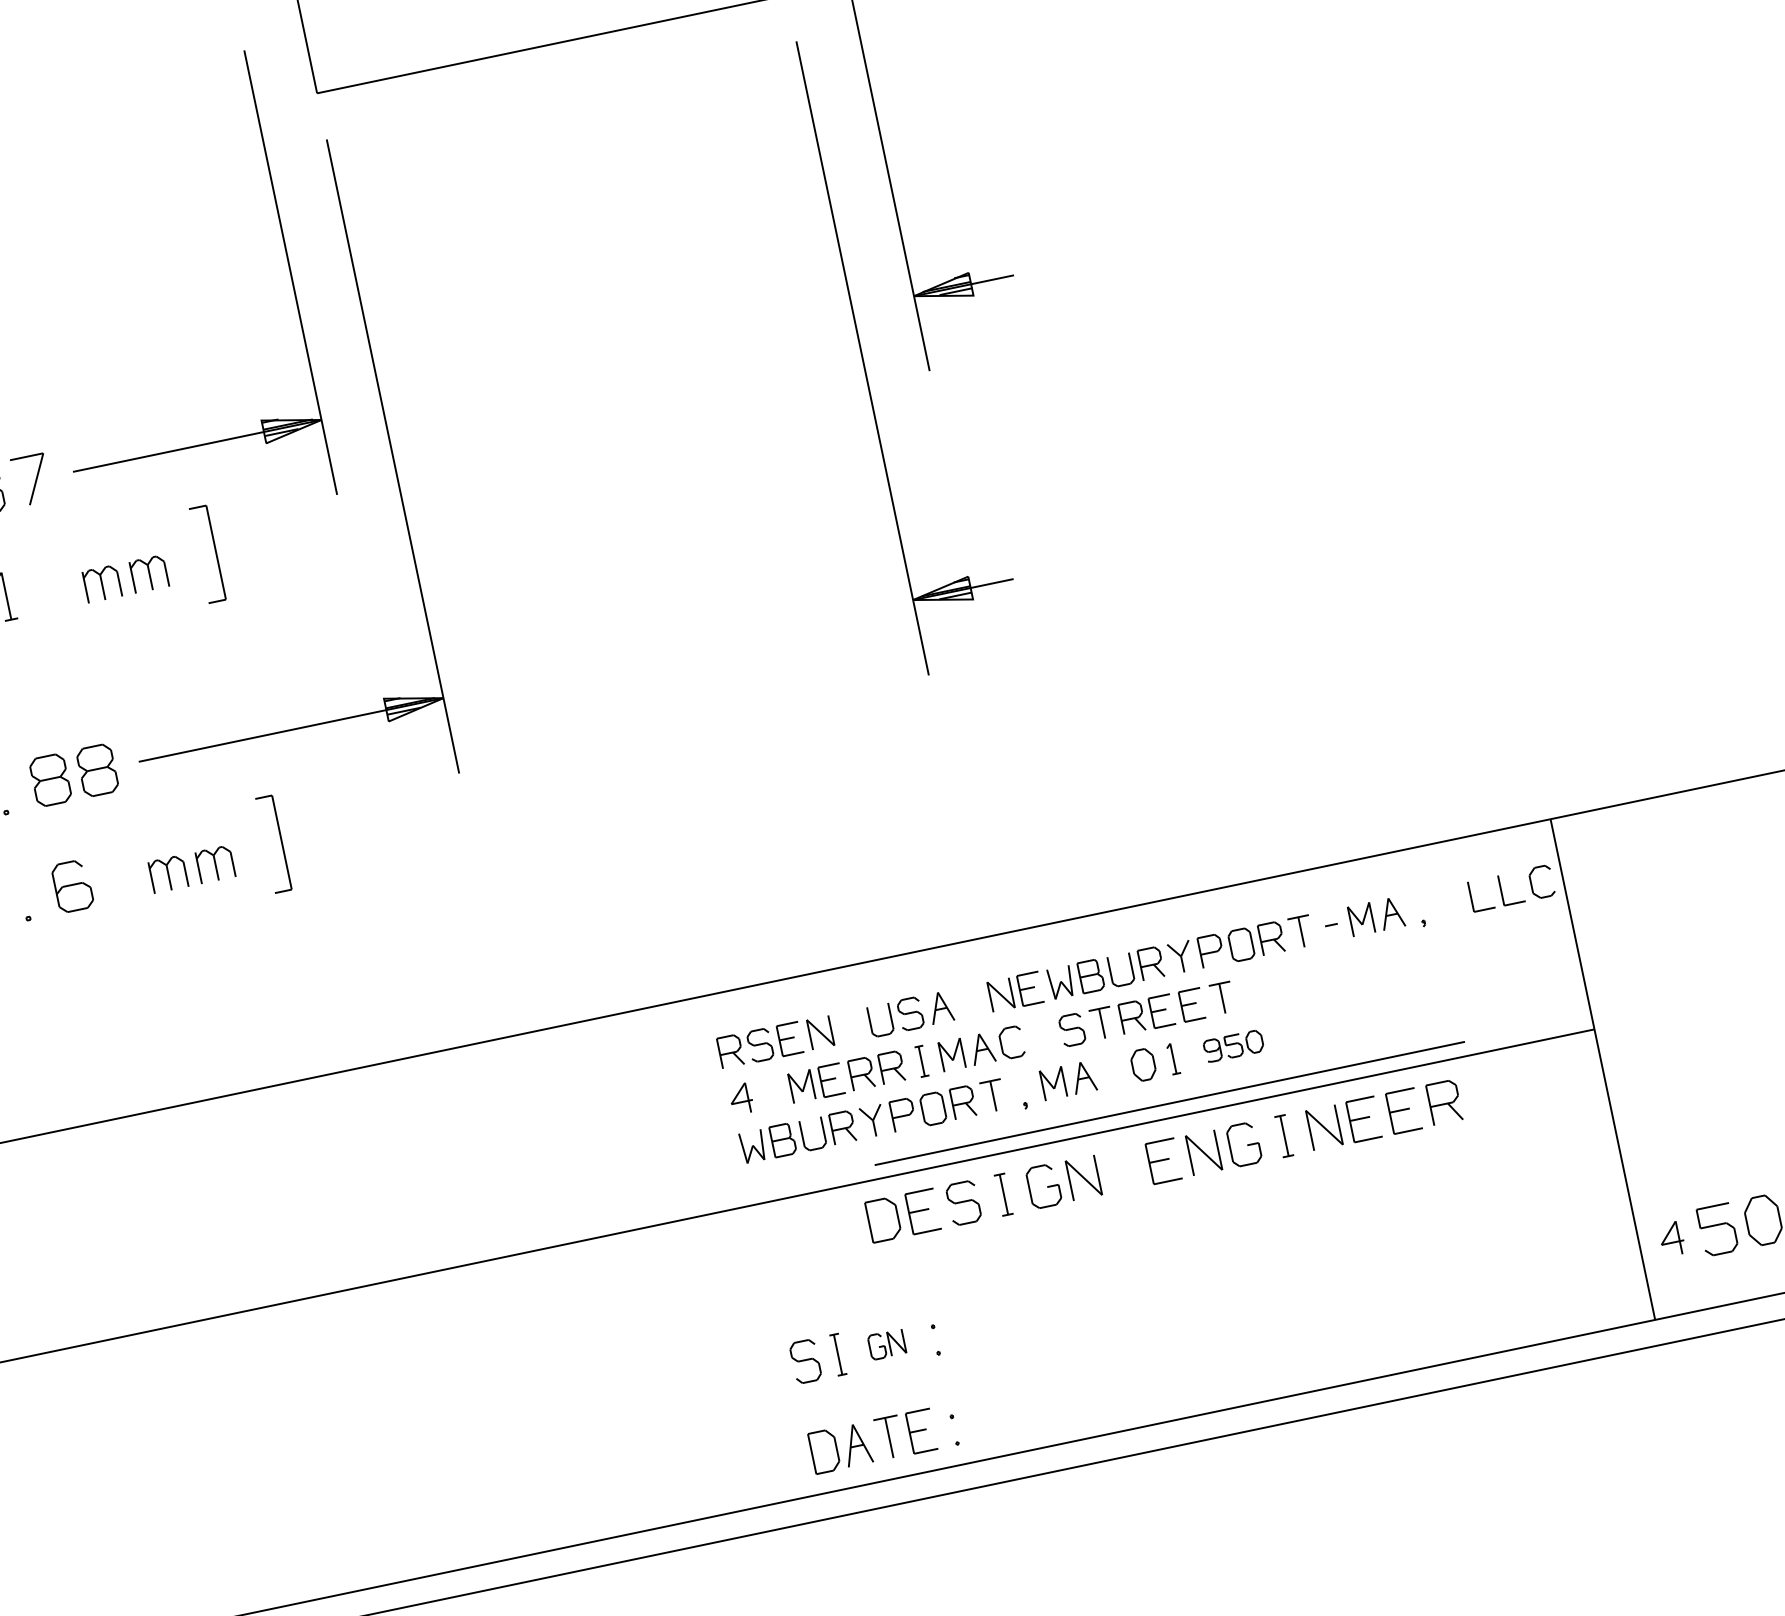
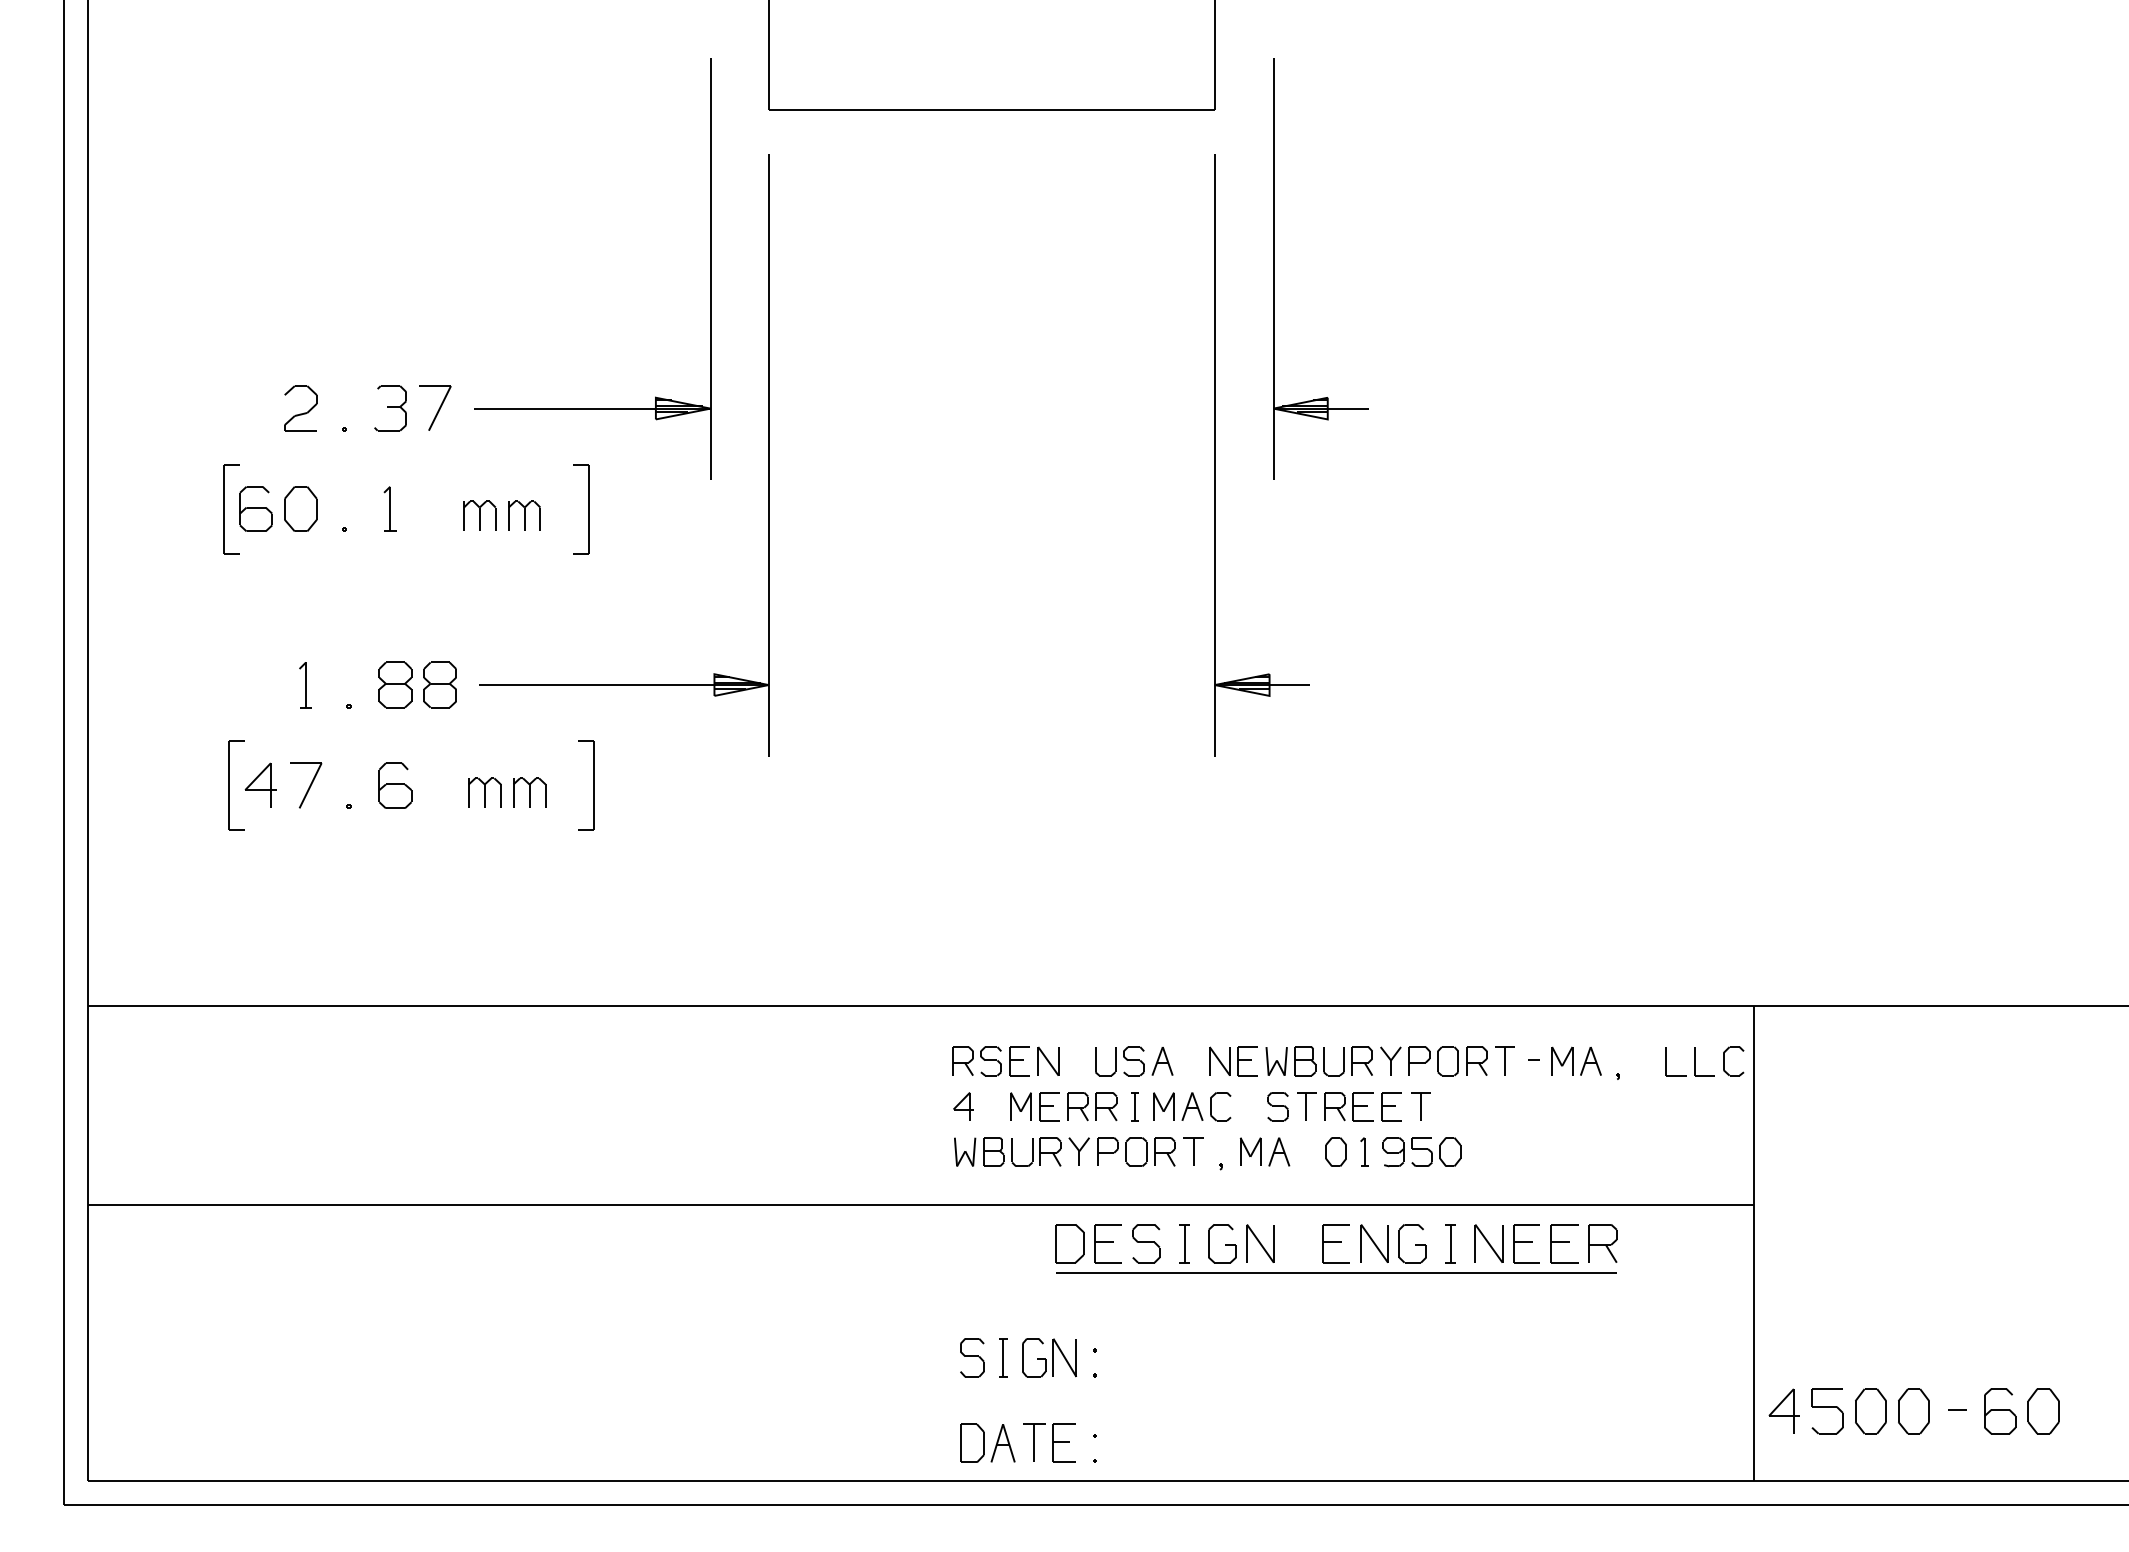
part: (1233, 1046) -> (1421, 1152), size x1.43
line: (1169, 1102) -> (1336, 1272), moved
part: (1671, 1238) -> (1783, 1410), size x1.43
part: (886, 1344) -> (1049, 1357), size x1.67

